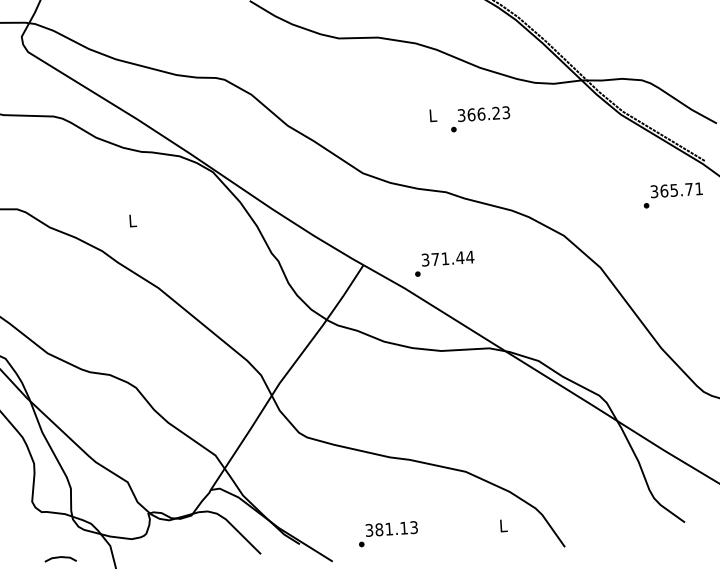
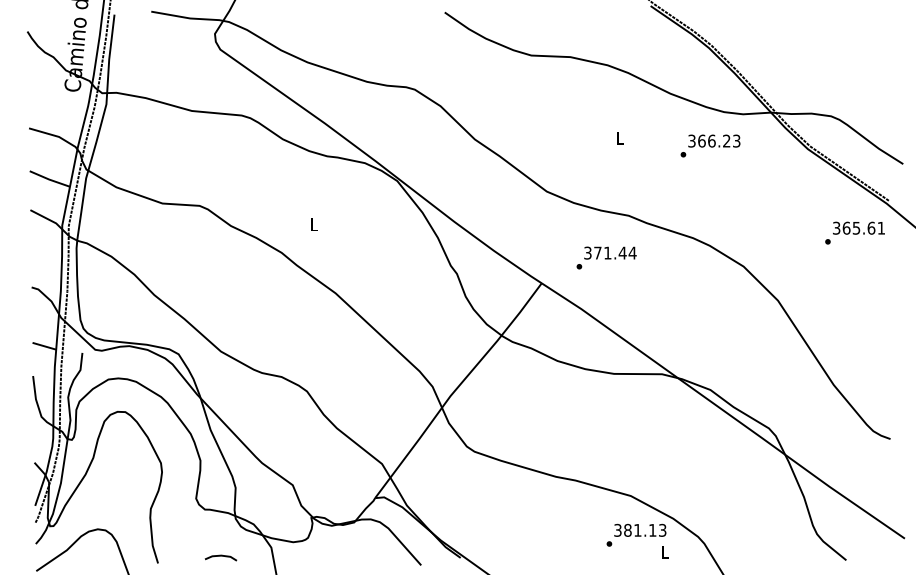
text: (480, 118) -> (710, 145), moved
text: (689, 188) -> (871, 227), 365.71 -> 365.61
text: (444, 263) -> (606, 257), moved
text: (388, 533) -> (636, 534), moved

